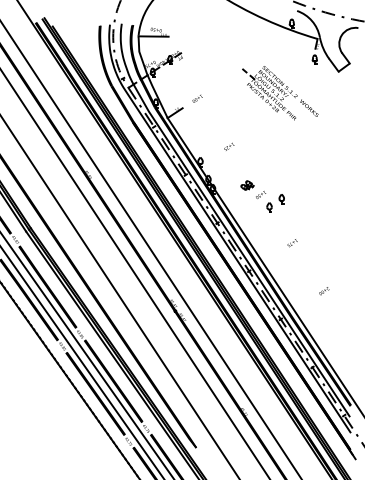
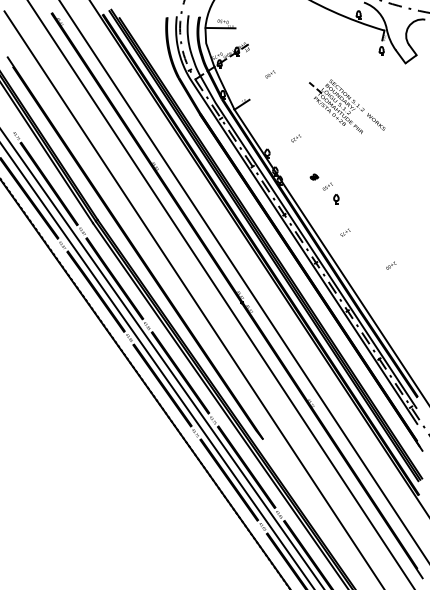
part: (280, 92) -> (347, 106), moved
text: (197, 98) -> (270, 74), moved
part: (247, 184) -> (314, 176), size x0.6
part: (281, 198) -> (348, 190), removed
text: (292, 242) -> (345, 232), moved
text: (324, 290) -> (391, 265), moved

